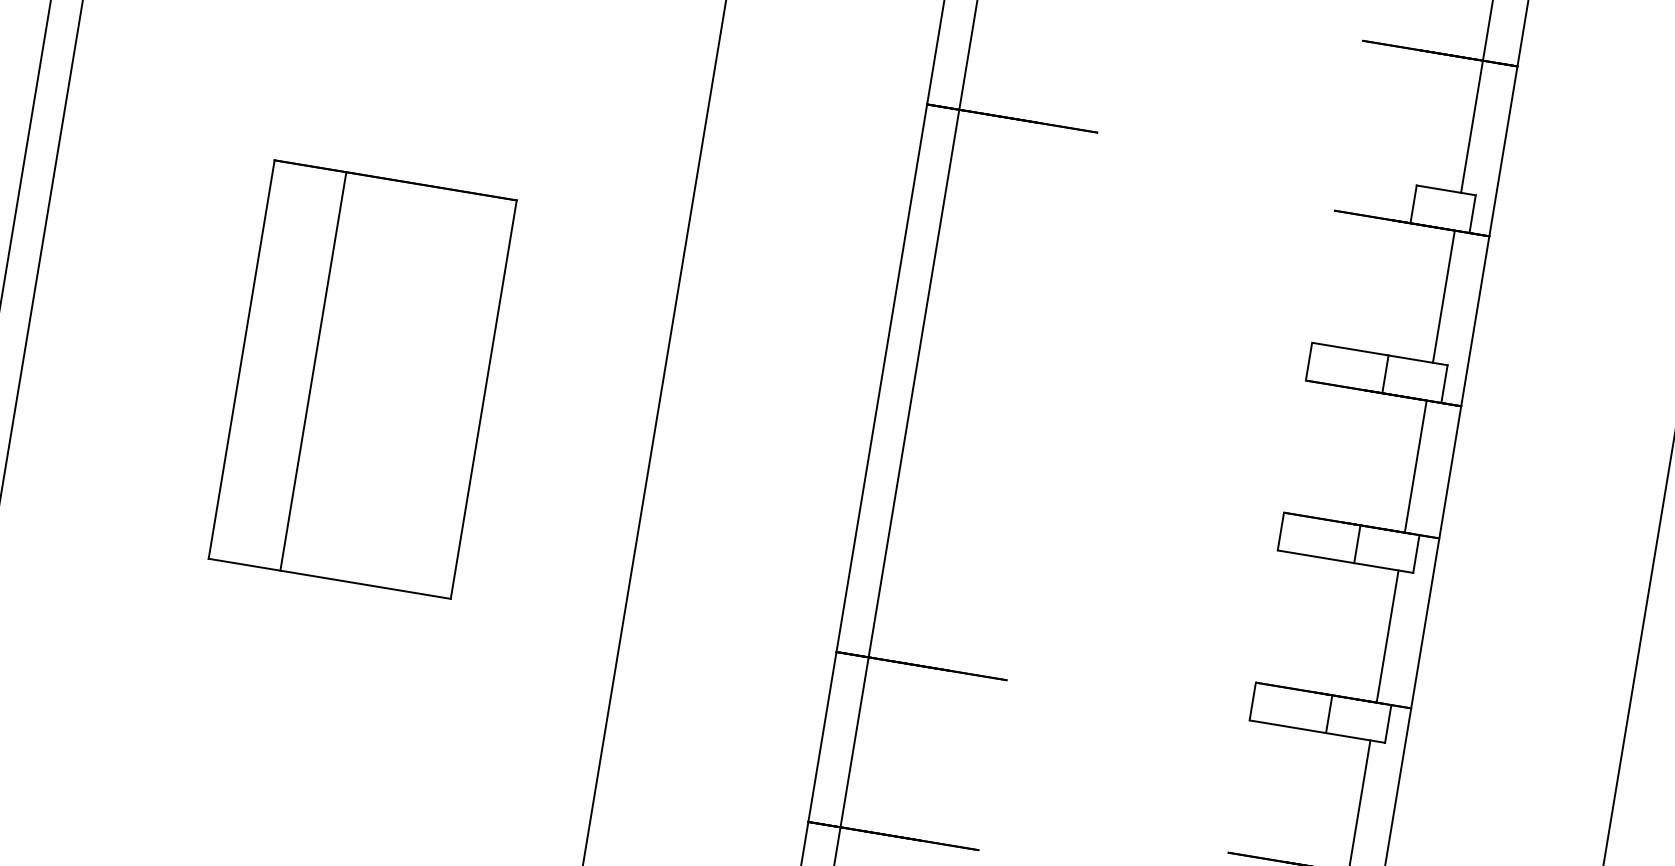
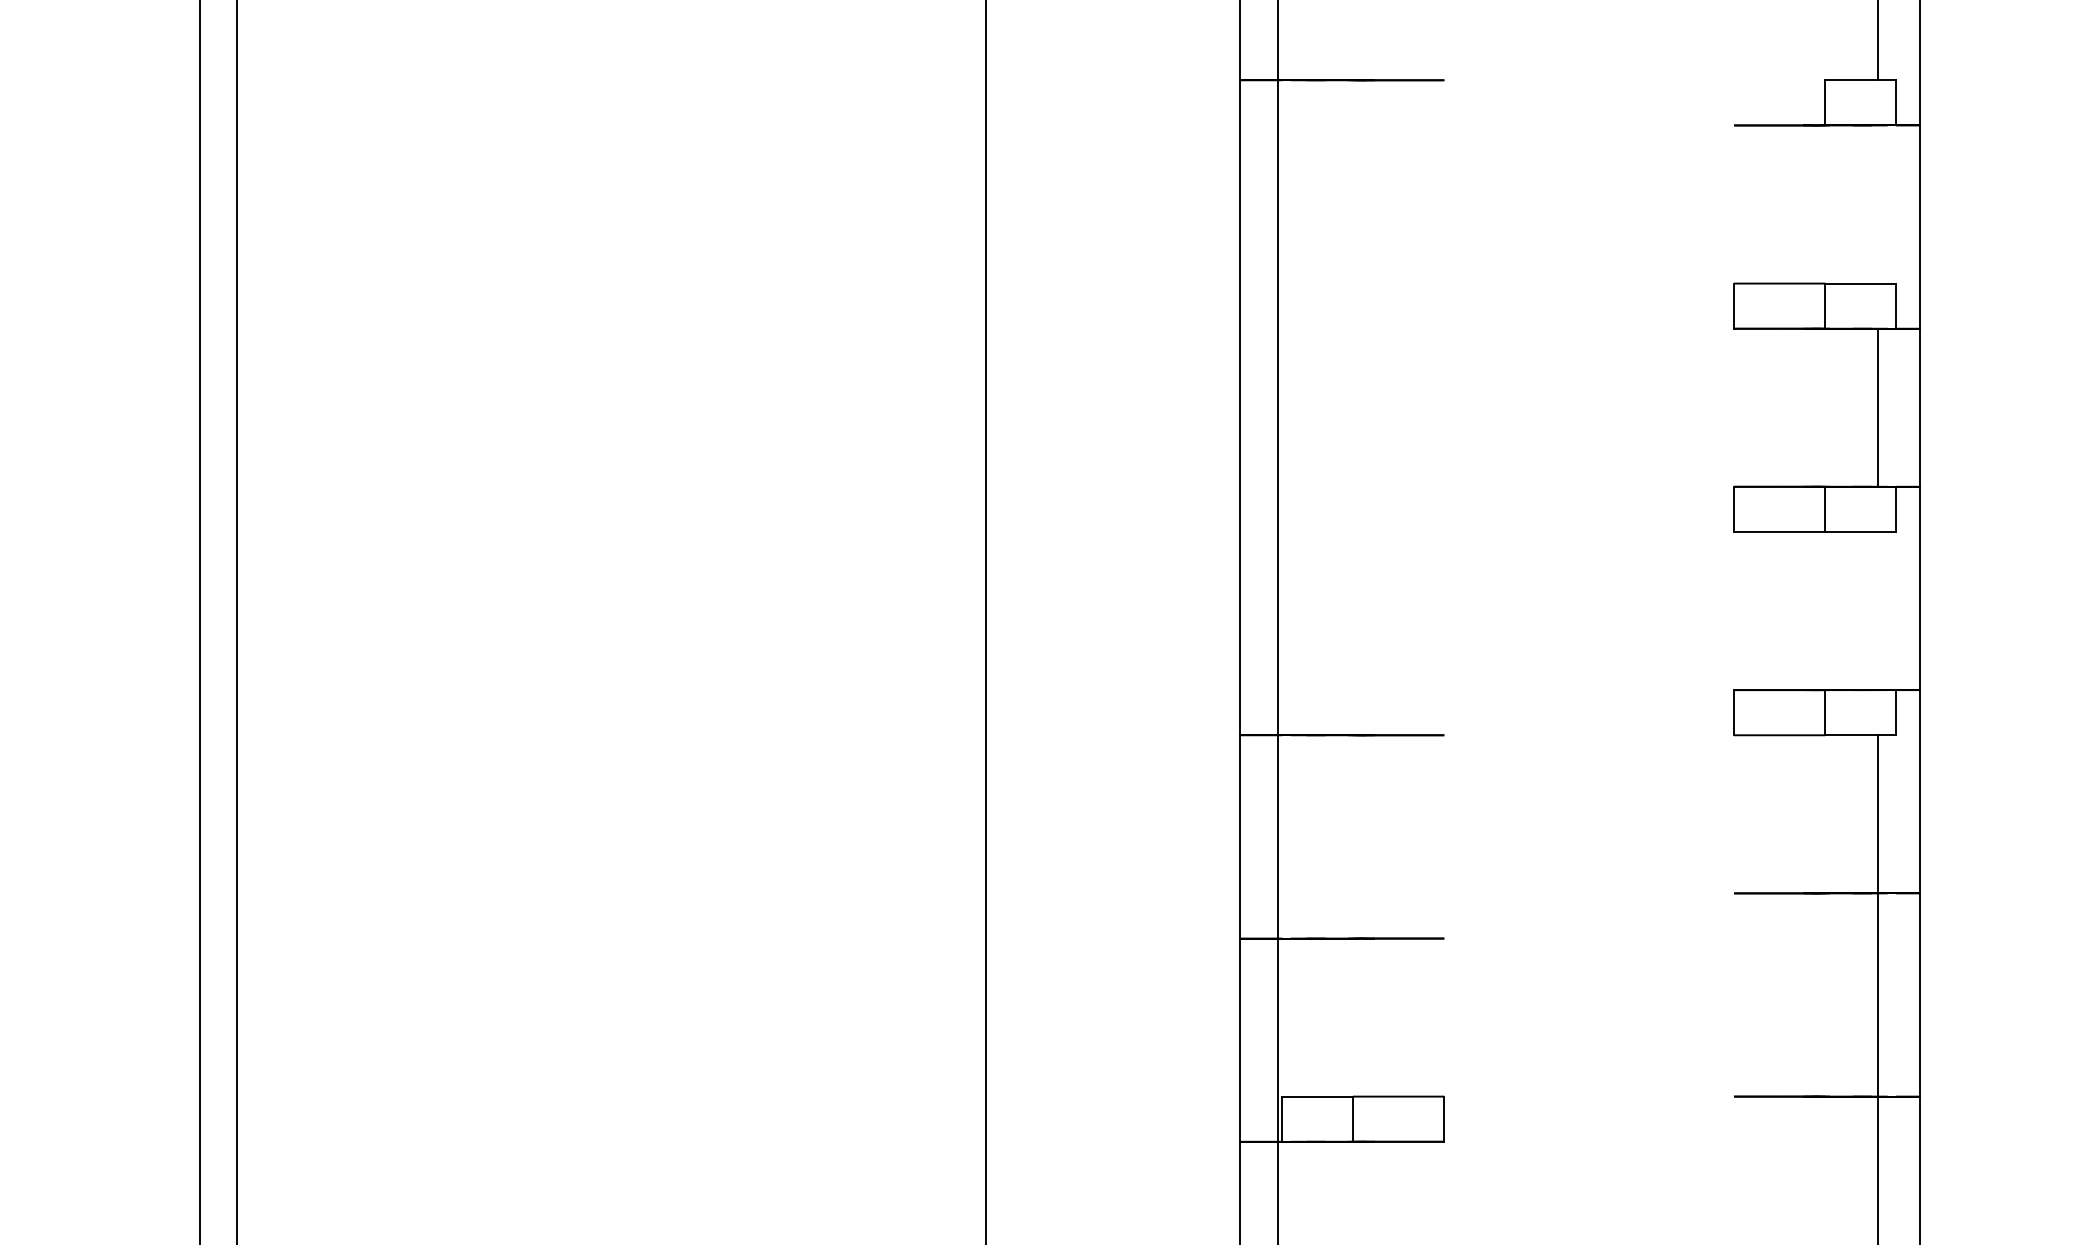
line: (1443, 296) -> (1878, 204), removed
part: (362, 379) -> (635, 509), removed
line: (1387, 636) -> (1878, 610), removed

